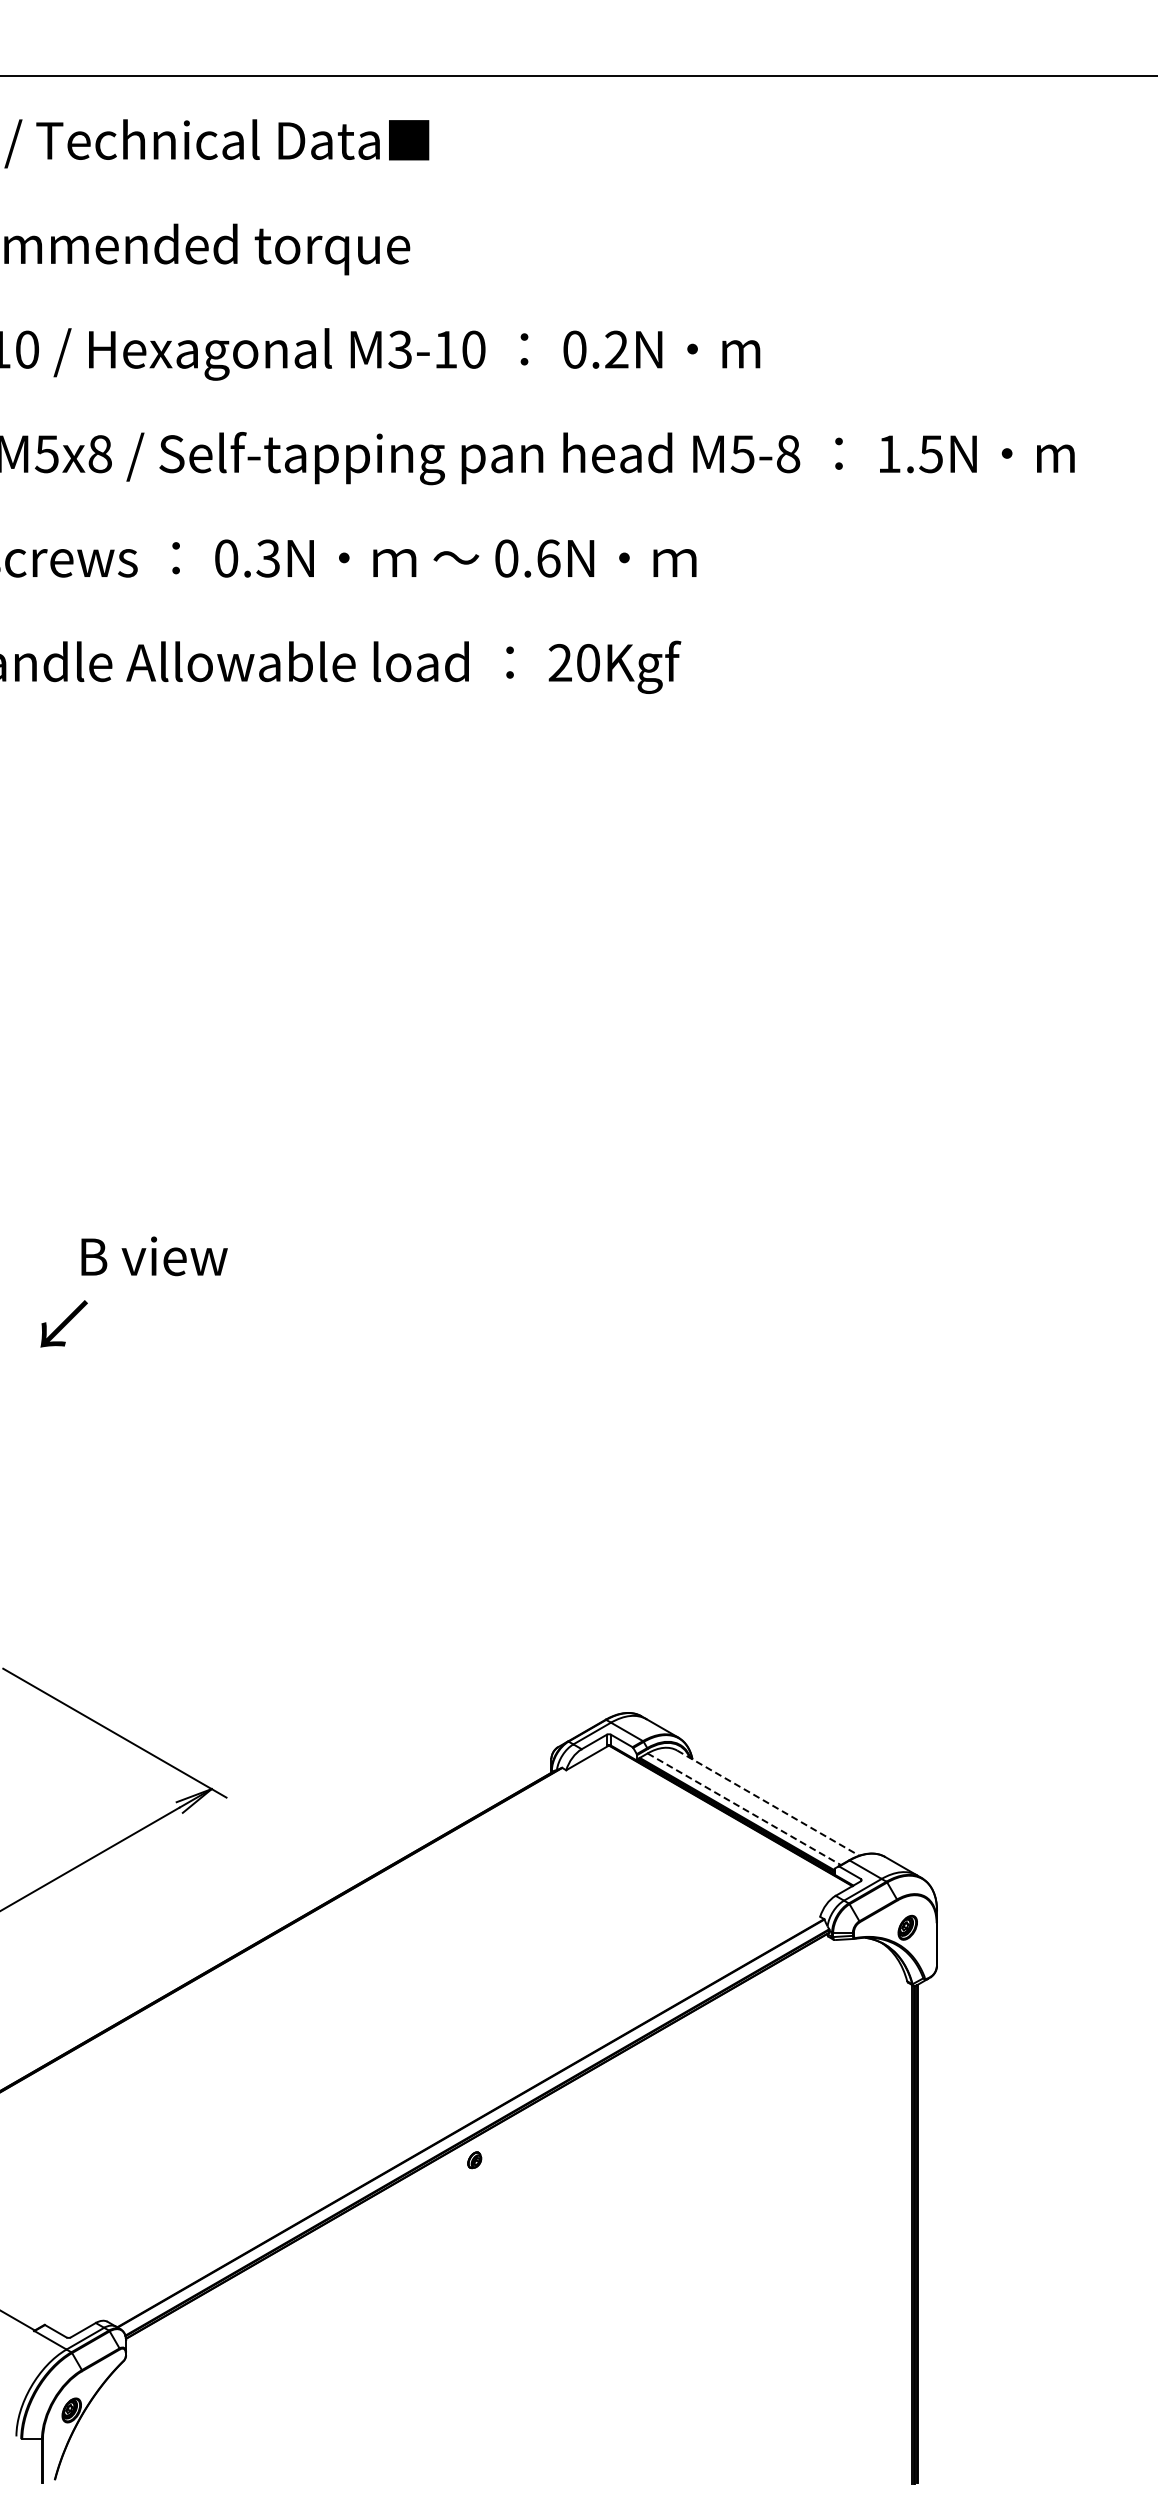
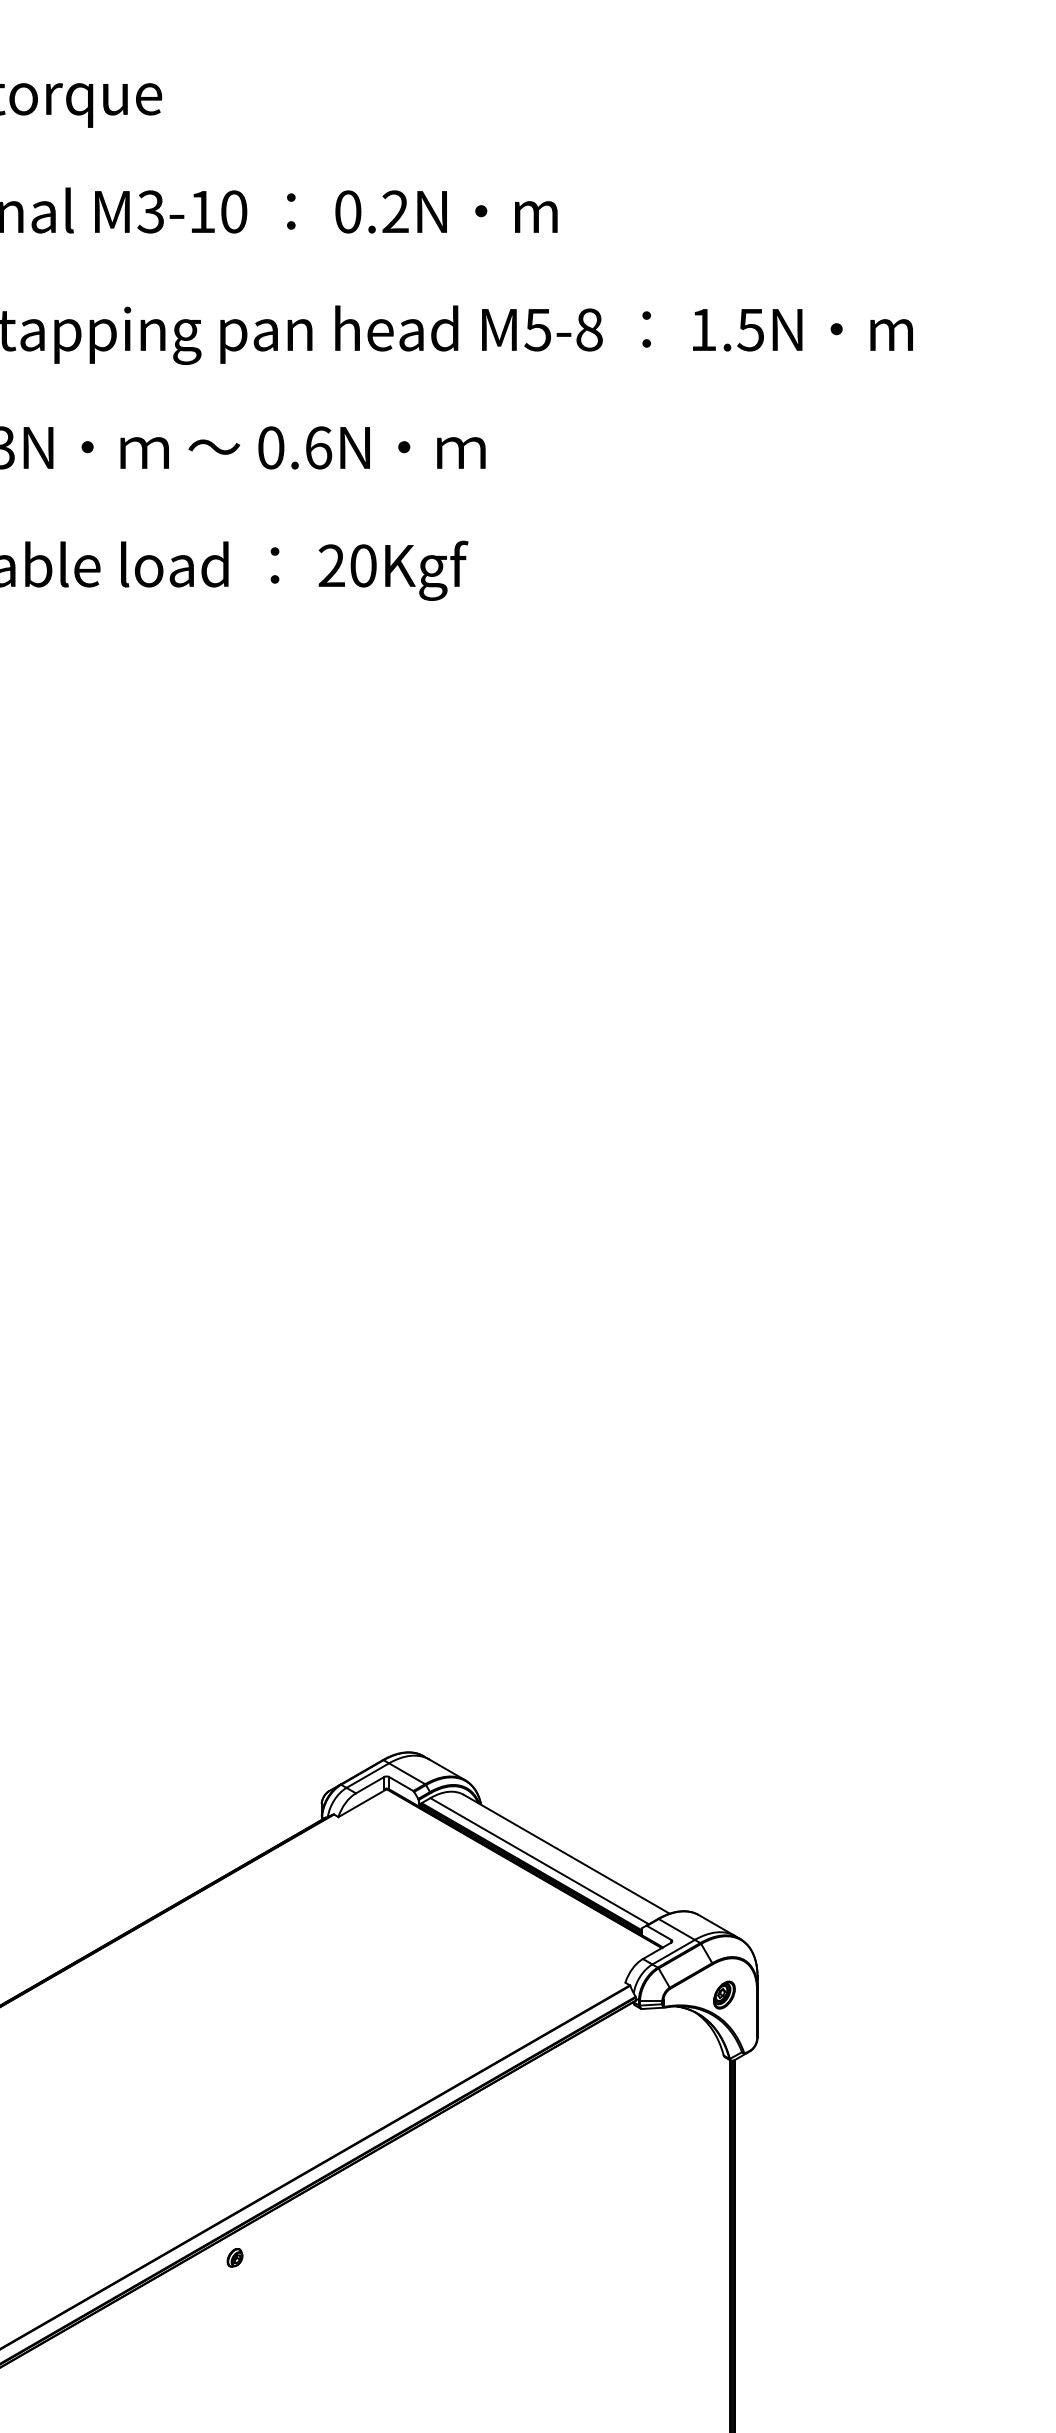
line: (768, 1803) -> (567, 1854), dashed -> solid
line: (744, 1809) -> (539, 1861), dashed -> solid

